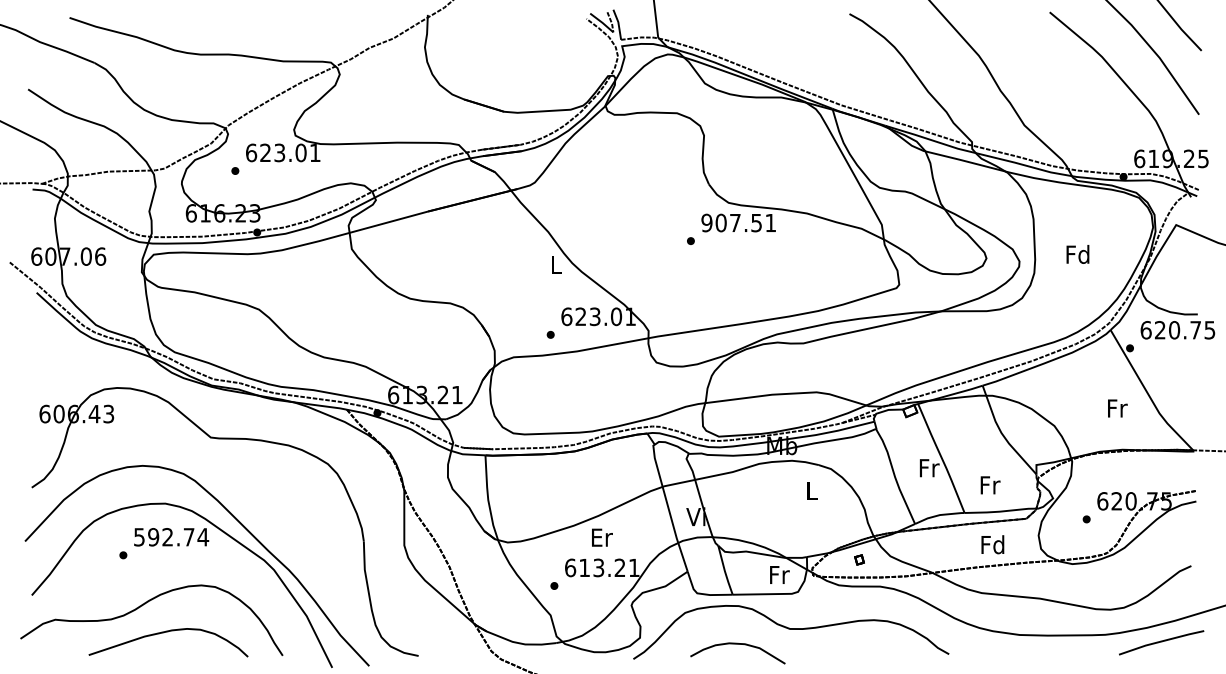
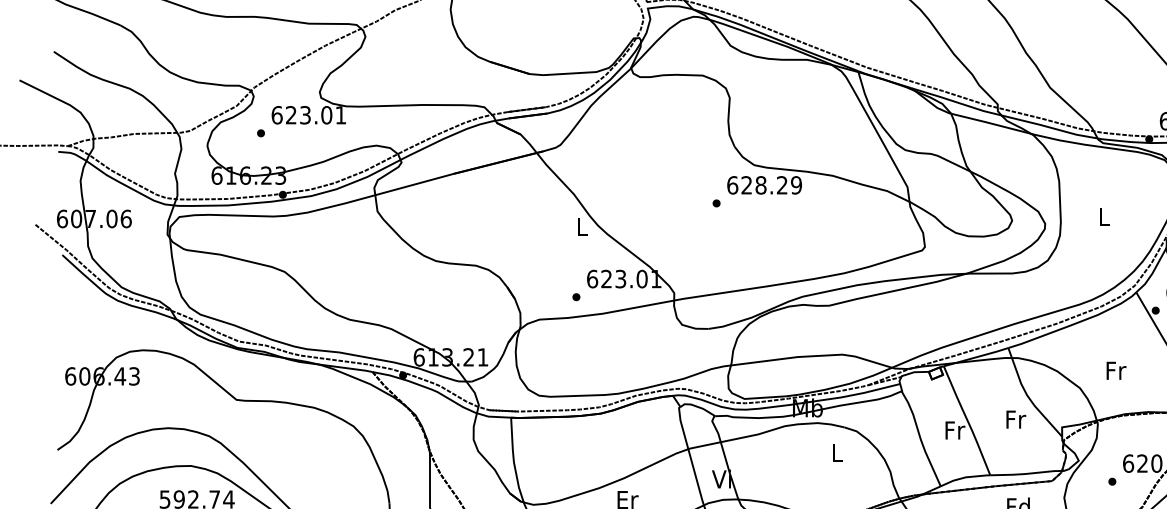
text: (738, 222) -> (764, 184), 907.51 -> 628.29
text: (1077, 253) -> (1103, 215), Fd -> L
text: (1117, 408) -> (1116, 370), moved
text: (990, 485) -> (1016, 419), moved

